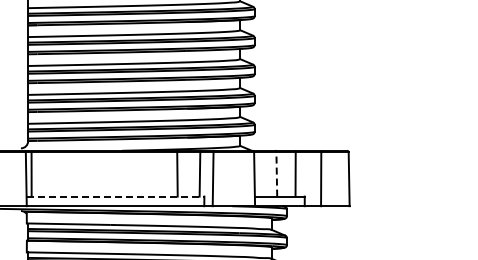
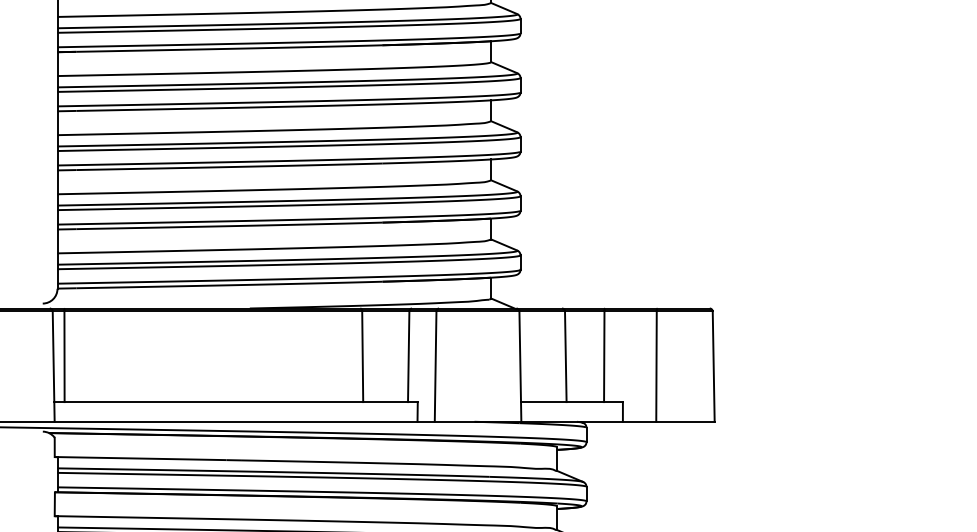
line: (276, 173) -> (565, 354), dashed -> solid
line: (115, 196) -> (236, 401), dashed -> solid

